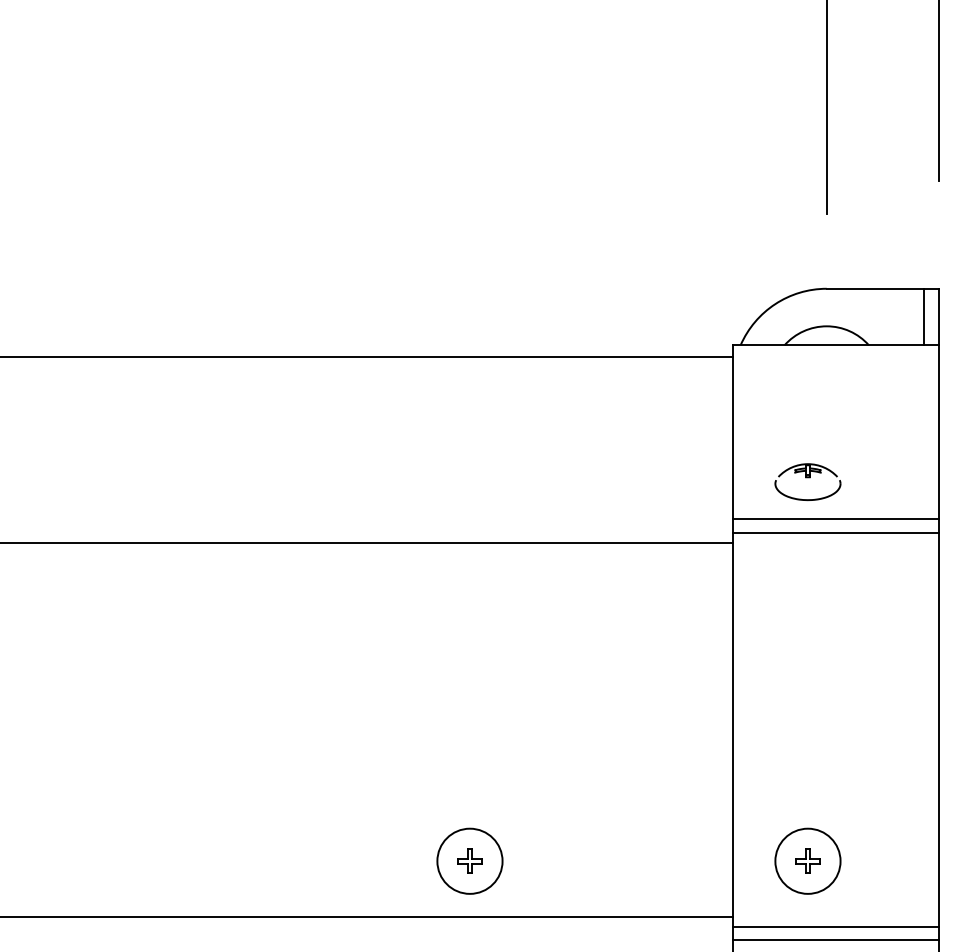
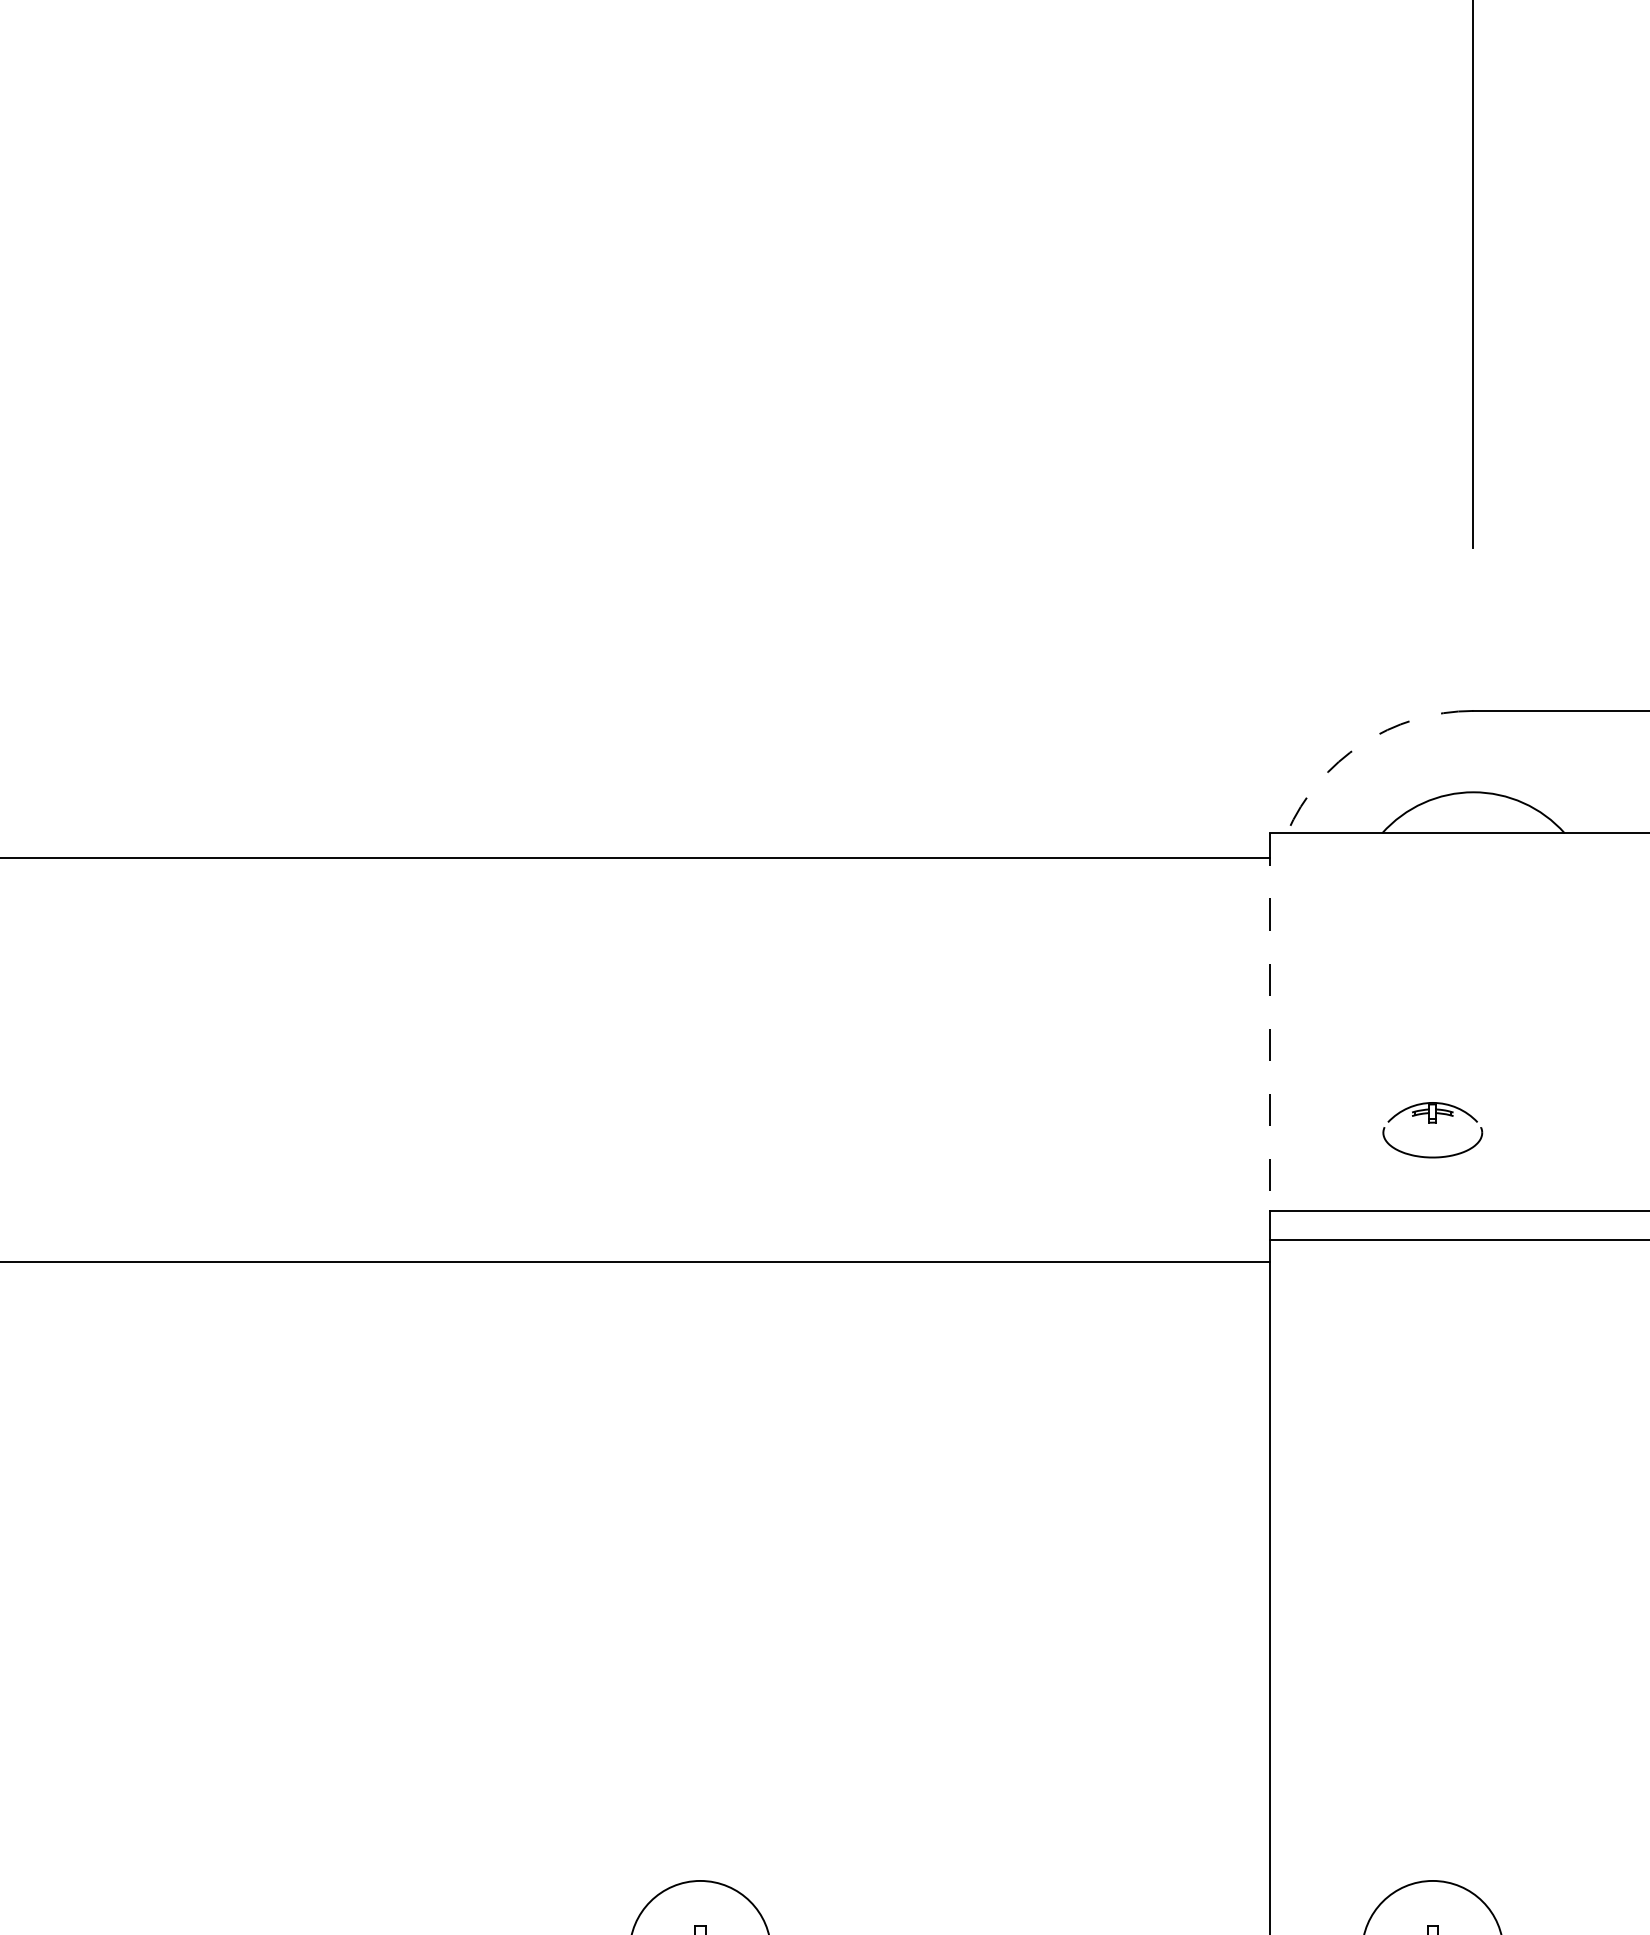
arc: (775, 304) -> (1362, 744), solid -> dashed
line: (732, 432) -> (1269, 1022), solid -> dashed
part: (807, 482) -> (1431, 1130), size x0.7

